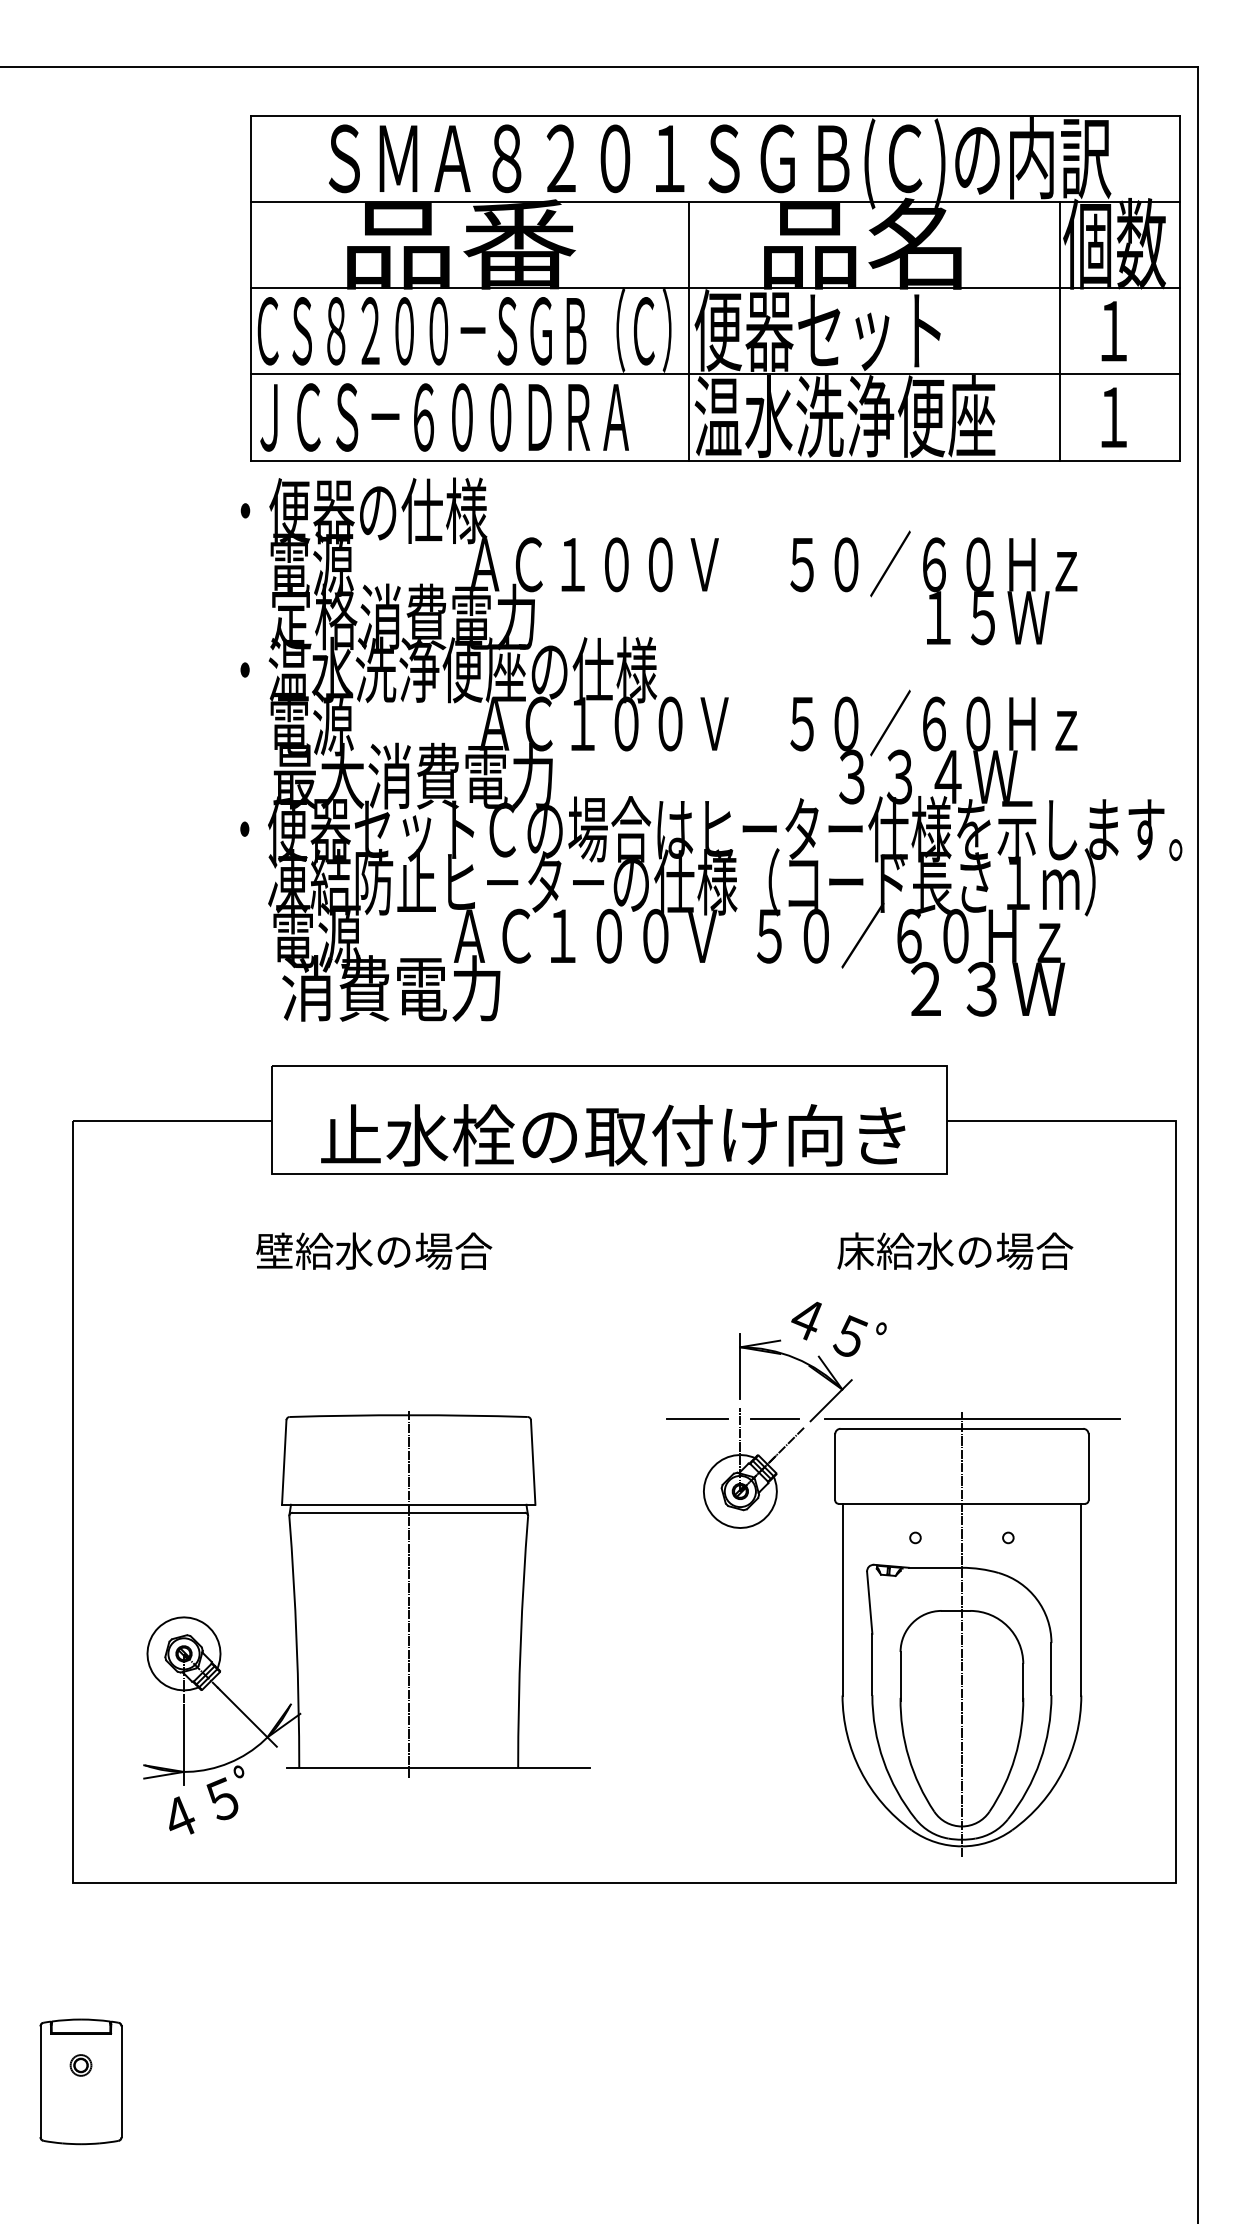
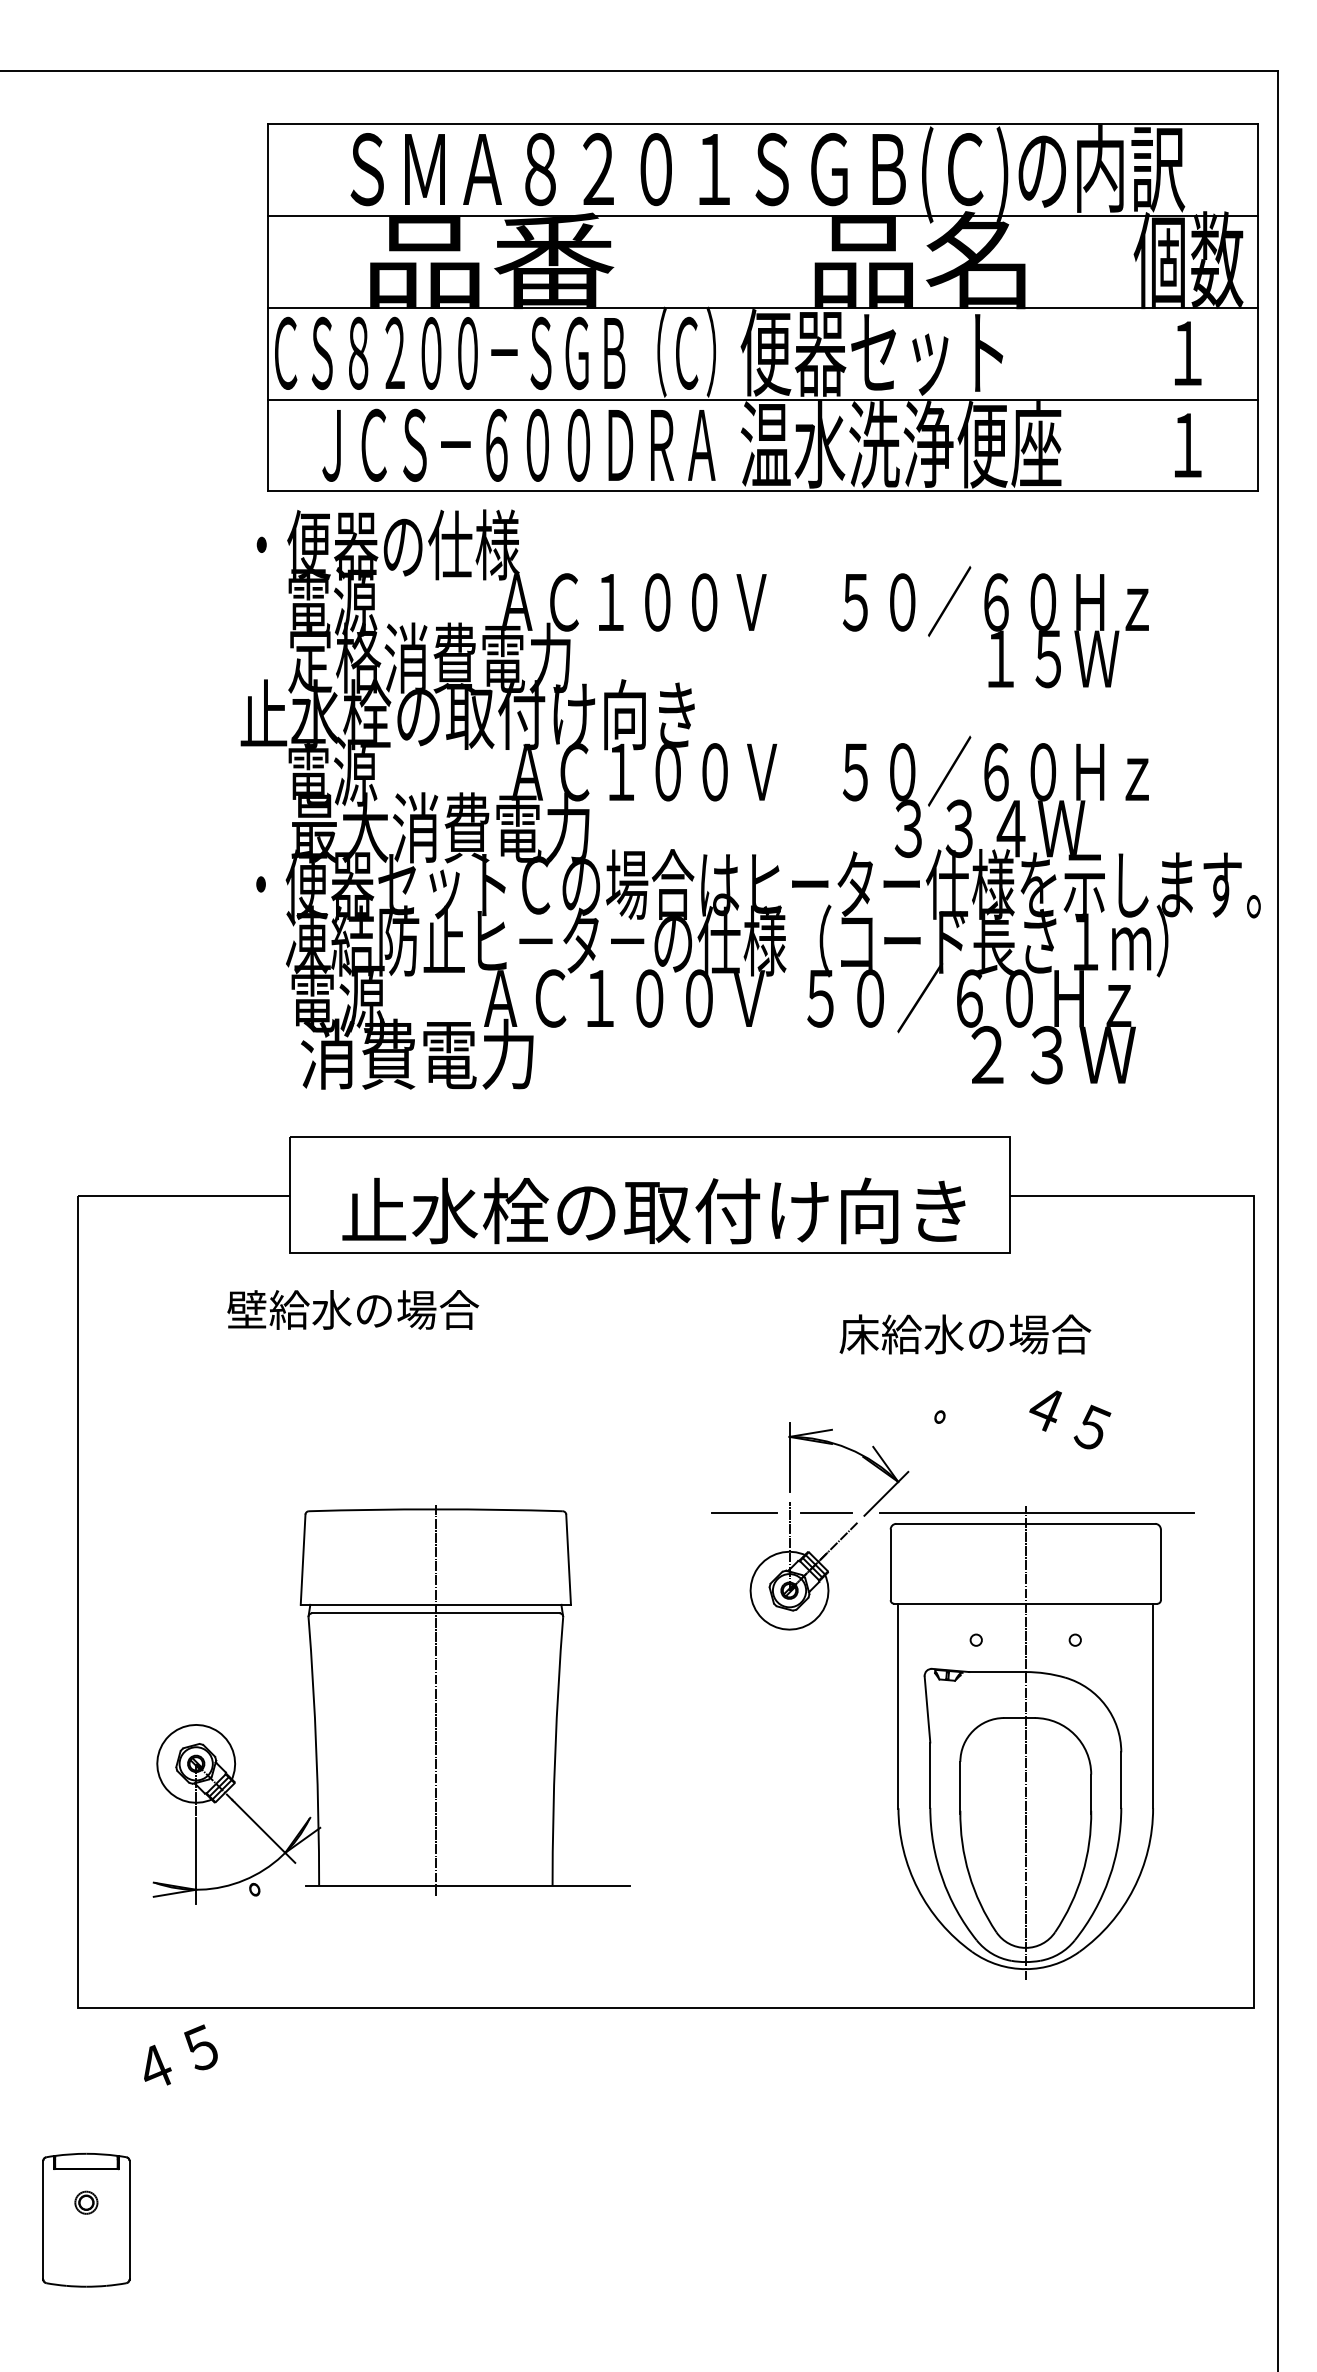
line: (688, 331) -> (734, 353), removed
line: (1060, 331) -> (1130, 353), removed
text: (444, 417) -> (518, 445), moved
text: (441, 669) -> (470, 714), ・温水洗浄便座の仕様 -> 止水栓の取付け向き
text: (374, 1250) -> (353, 1309), moved
text: (955, 1250) -> (965, 1333), moved
text: (829, 1328) -> (1070, 1419), moved
text: (203, 1805) -> (180, 2054), moved

